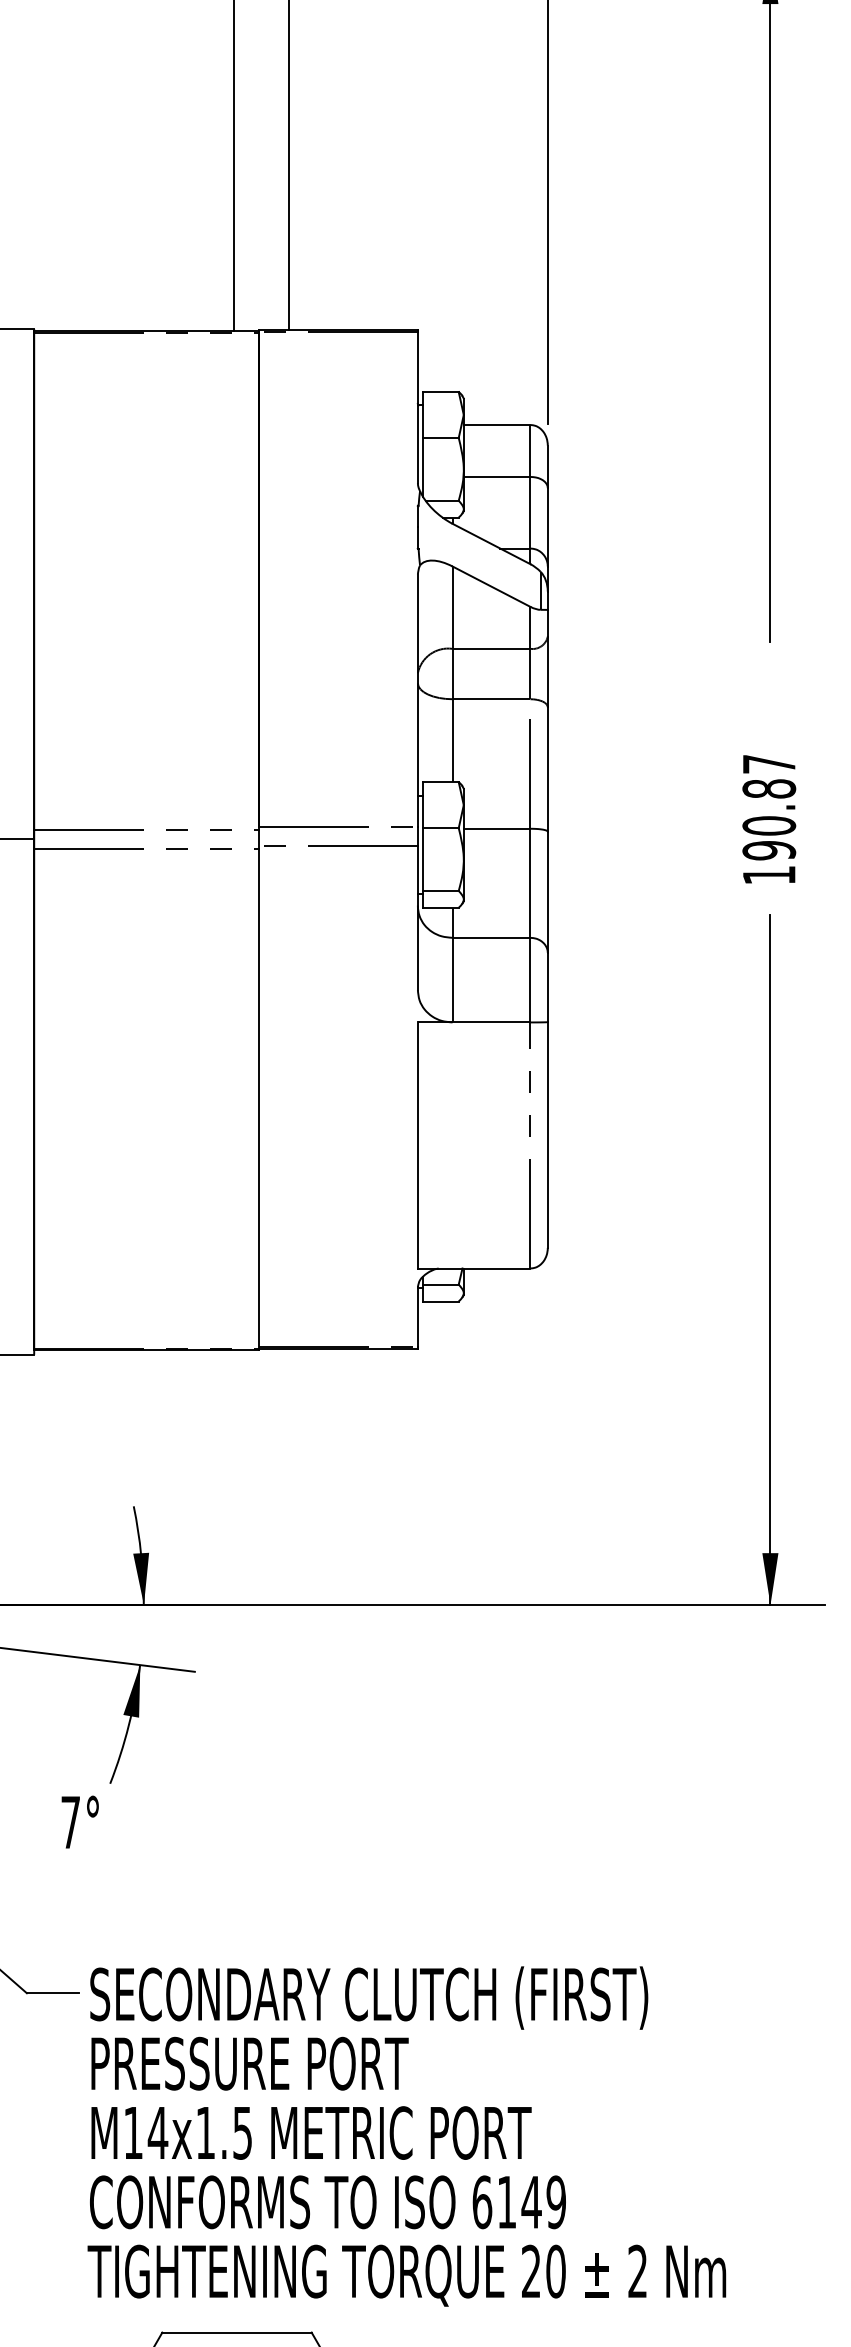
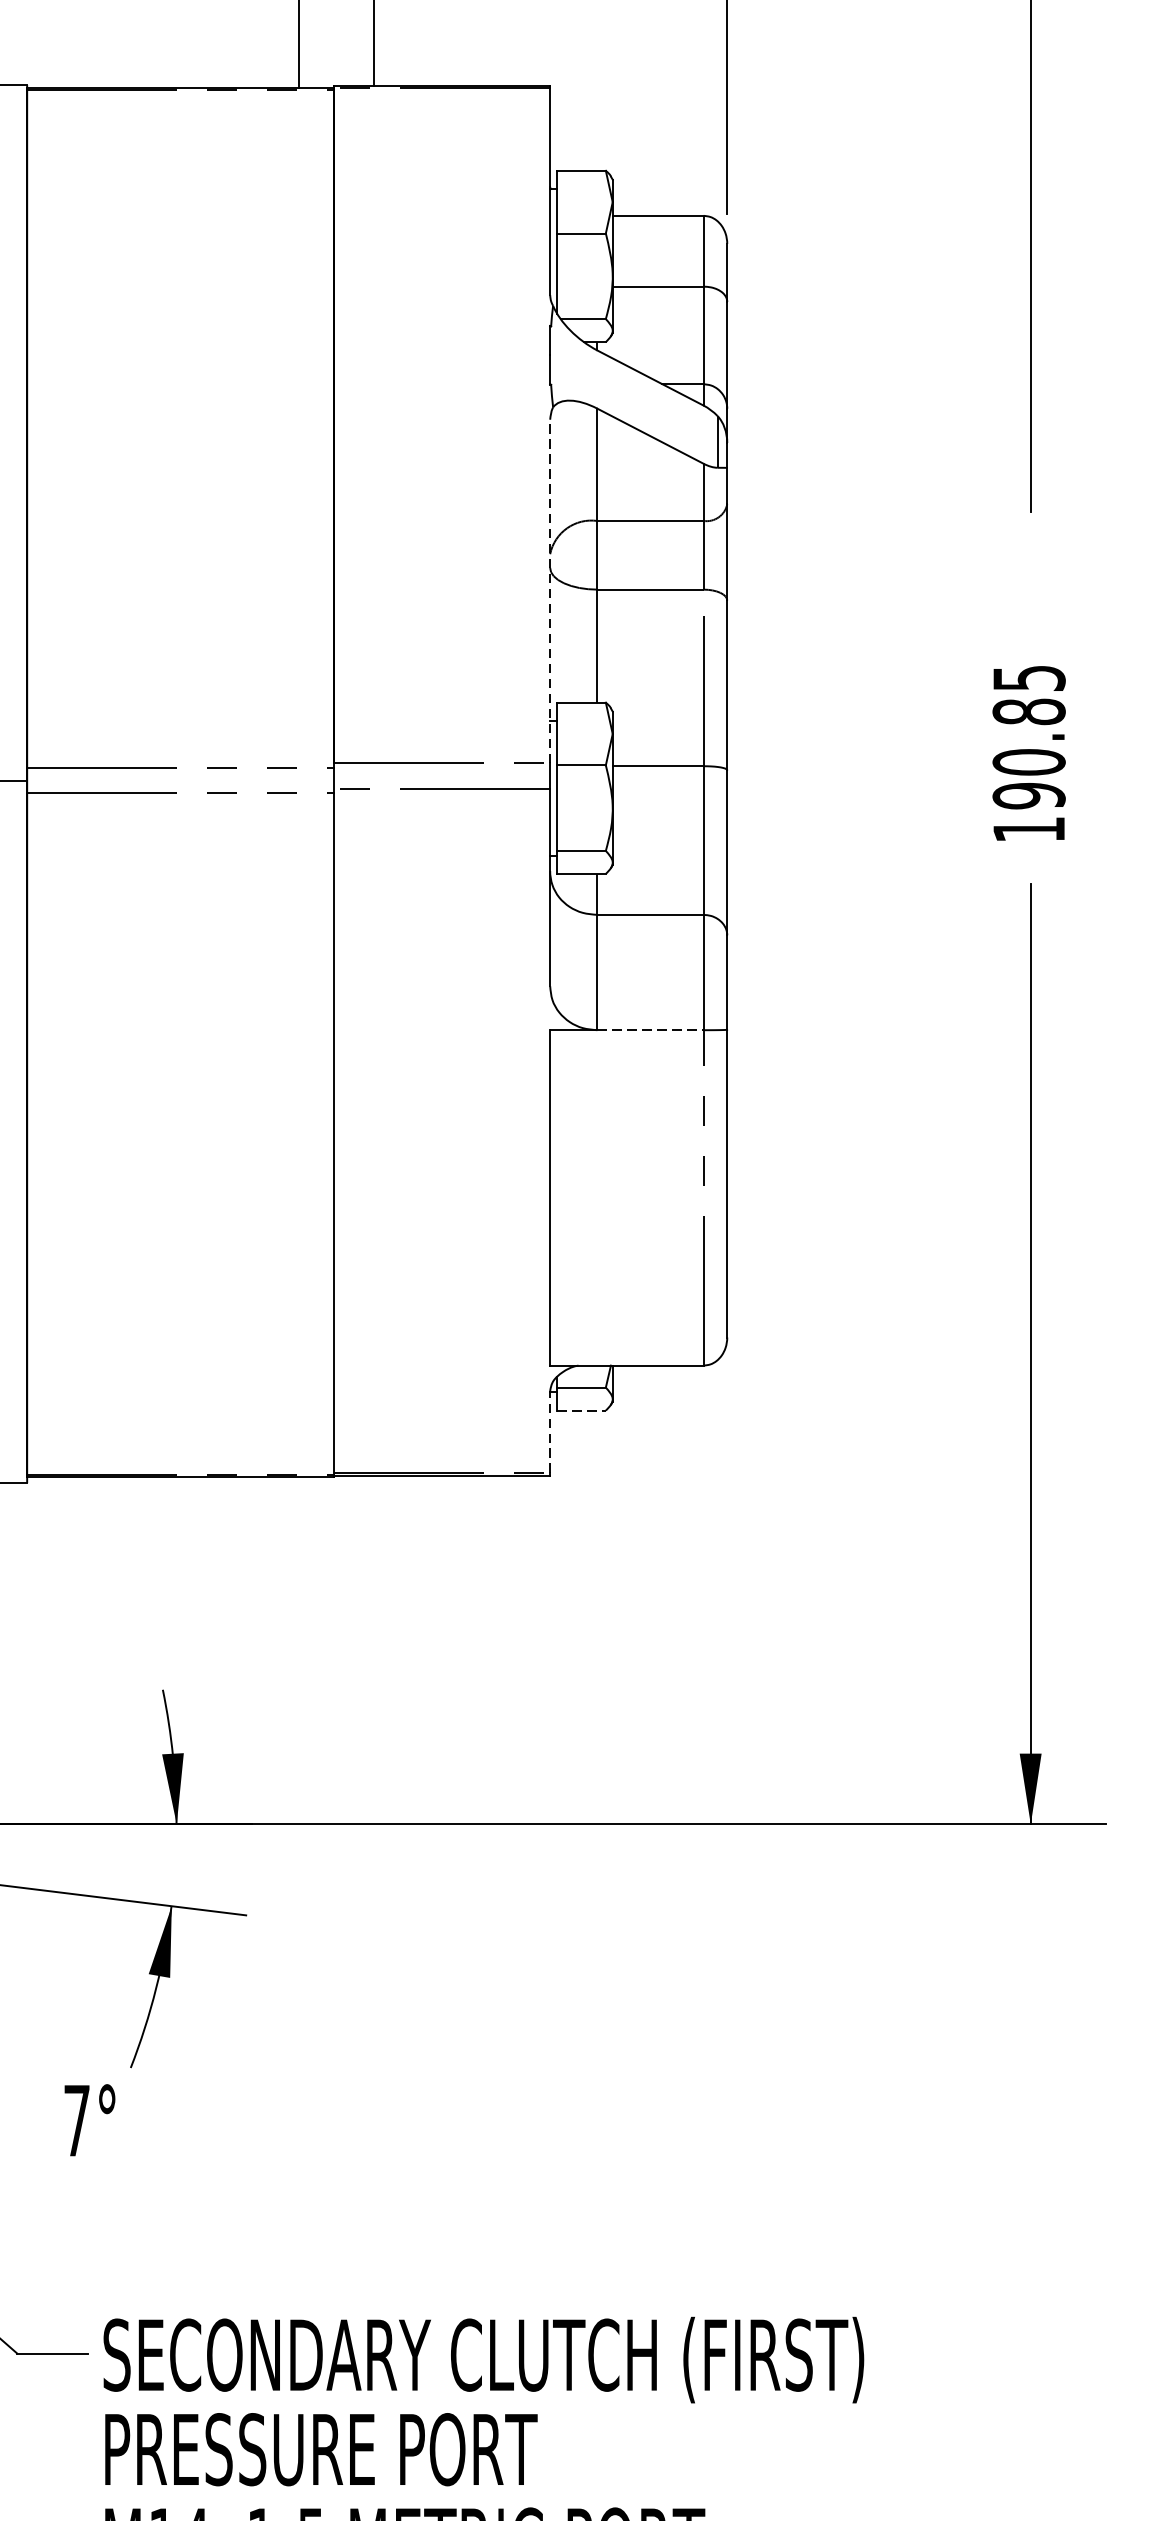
line: (417, 700) -> (549, 591), solid -> dashed
text: (769, 764) -> (1029, 678), 190.87 -> 190.85
line: (491, 1022) -> (650, 1030), solid -> dashed
line: (440, 1301) -> (580, 1410), solid -> dashed
line: (417, 1316) -> (549, 1431), solid -> dashed

